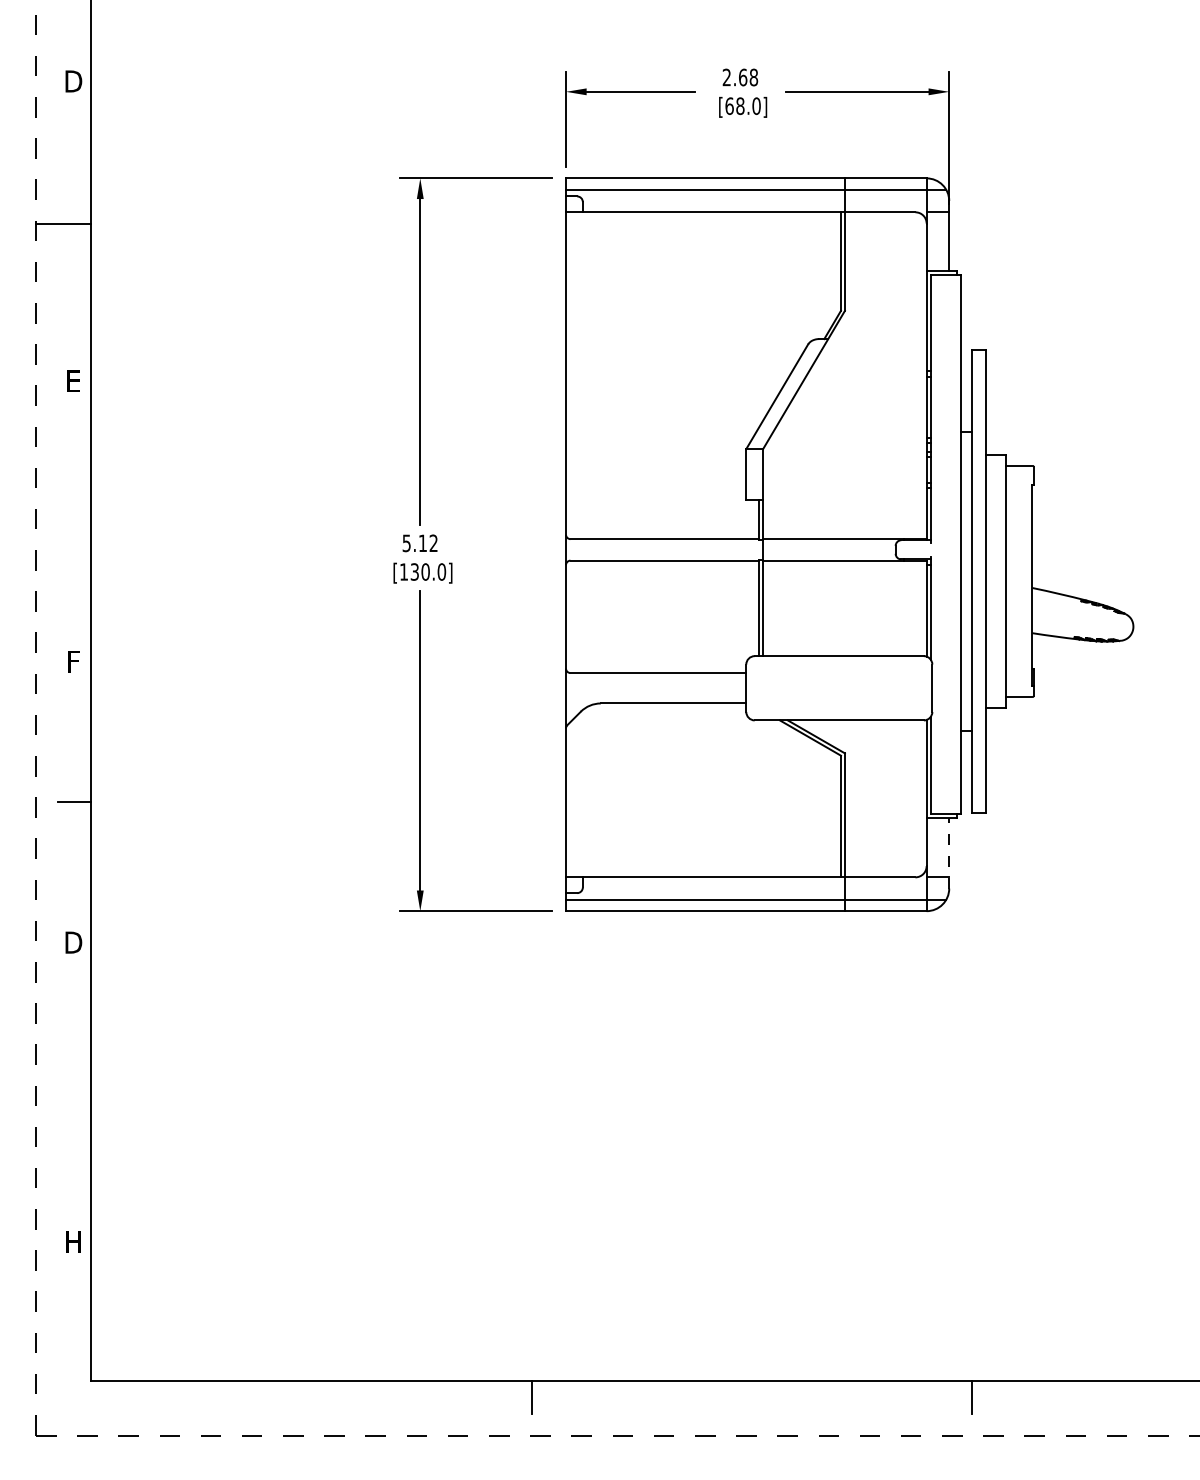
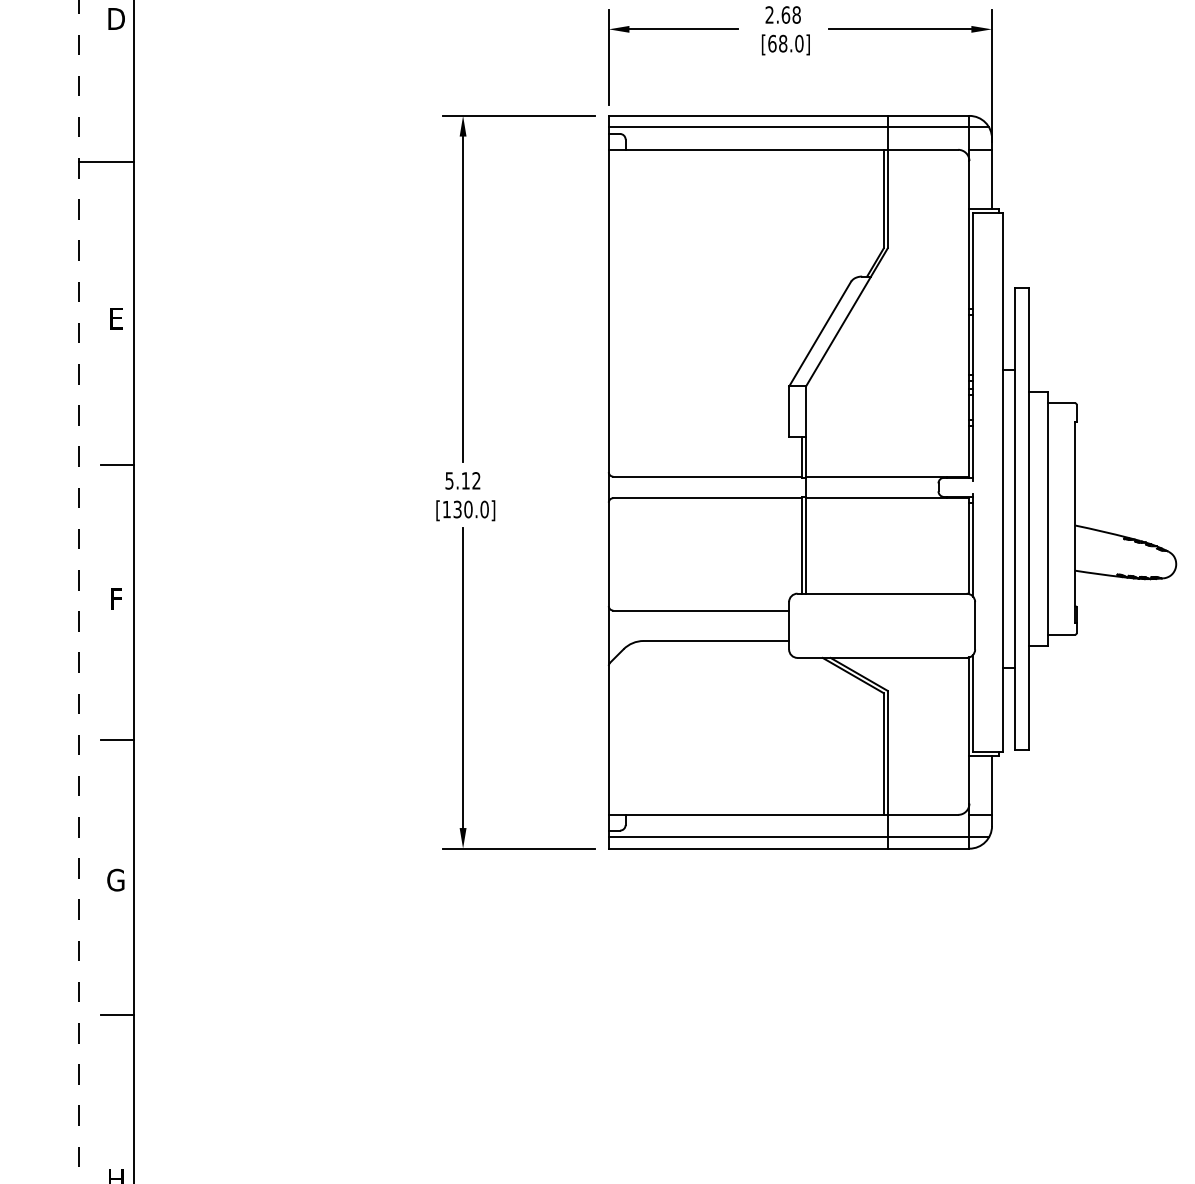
line: (74, 527) -> (117, 465), added
line: (949, 852) -> (992, 790), dashed -> solid
text: (73, 942) -> (116, 880), D -> G
line: (74, 1077) -> (117, 1015), added

